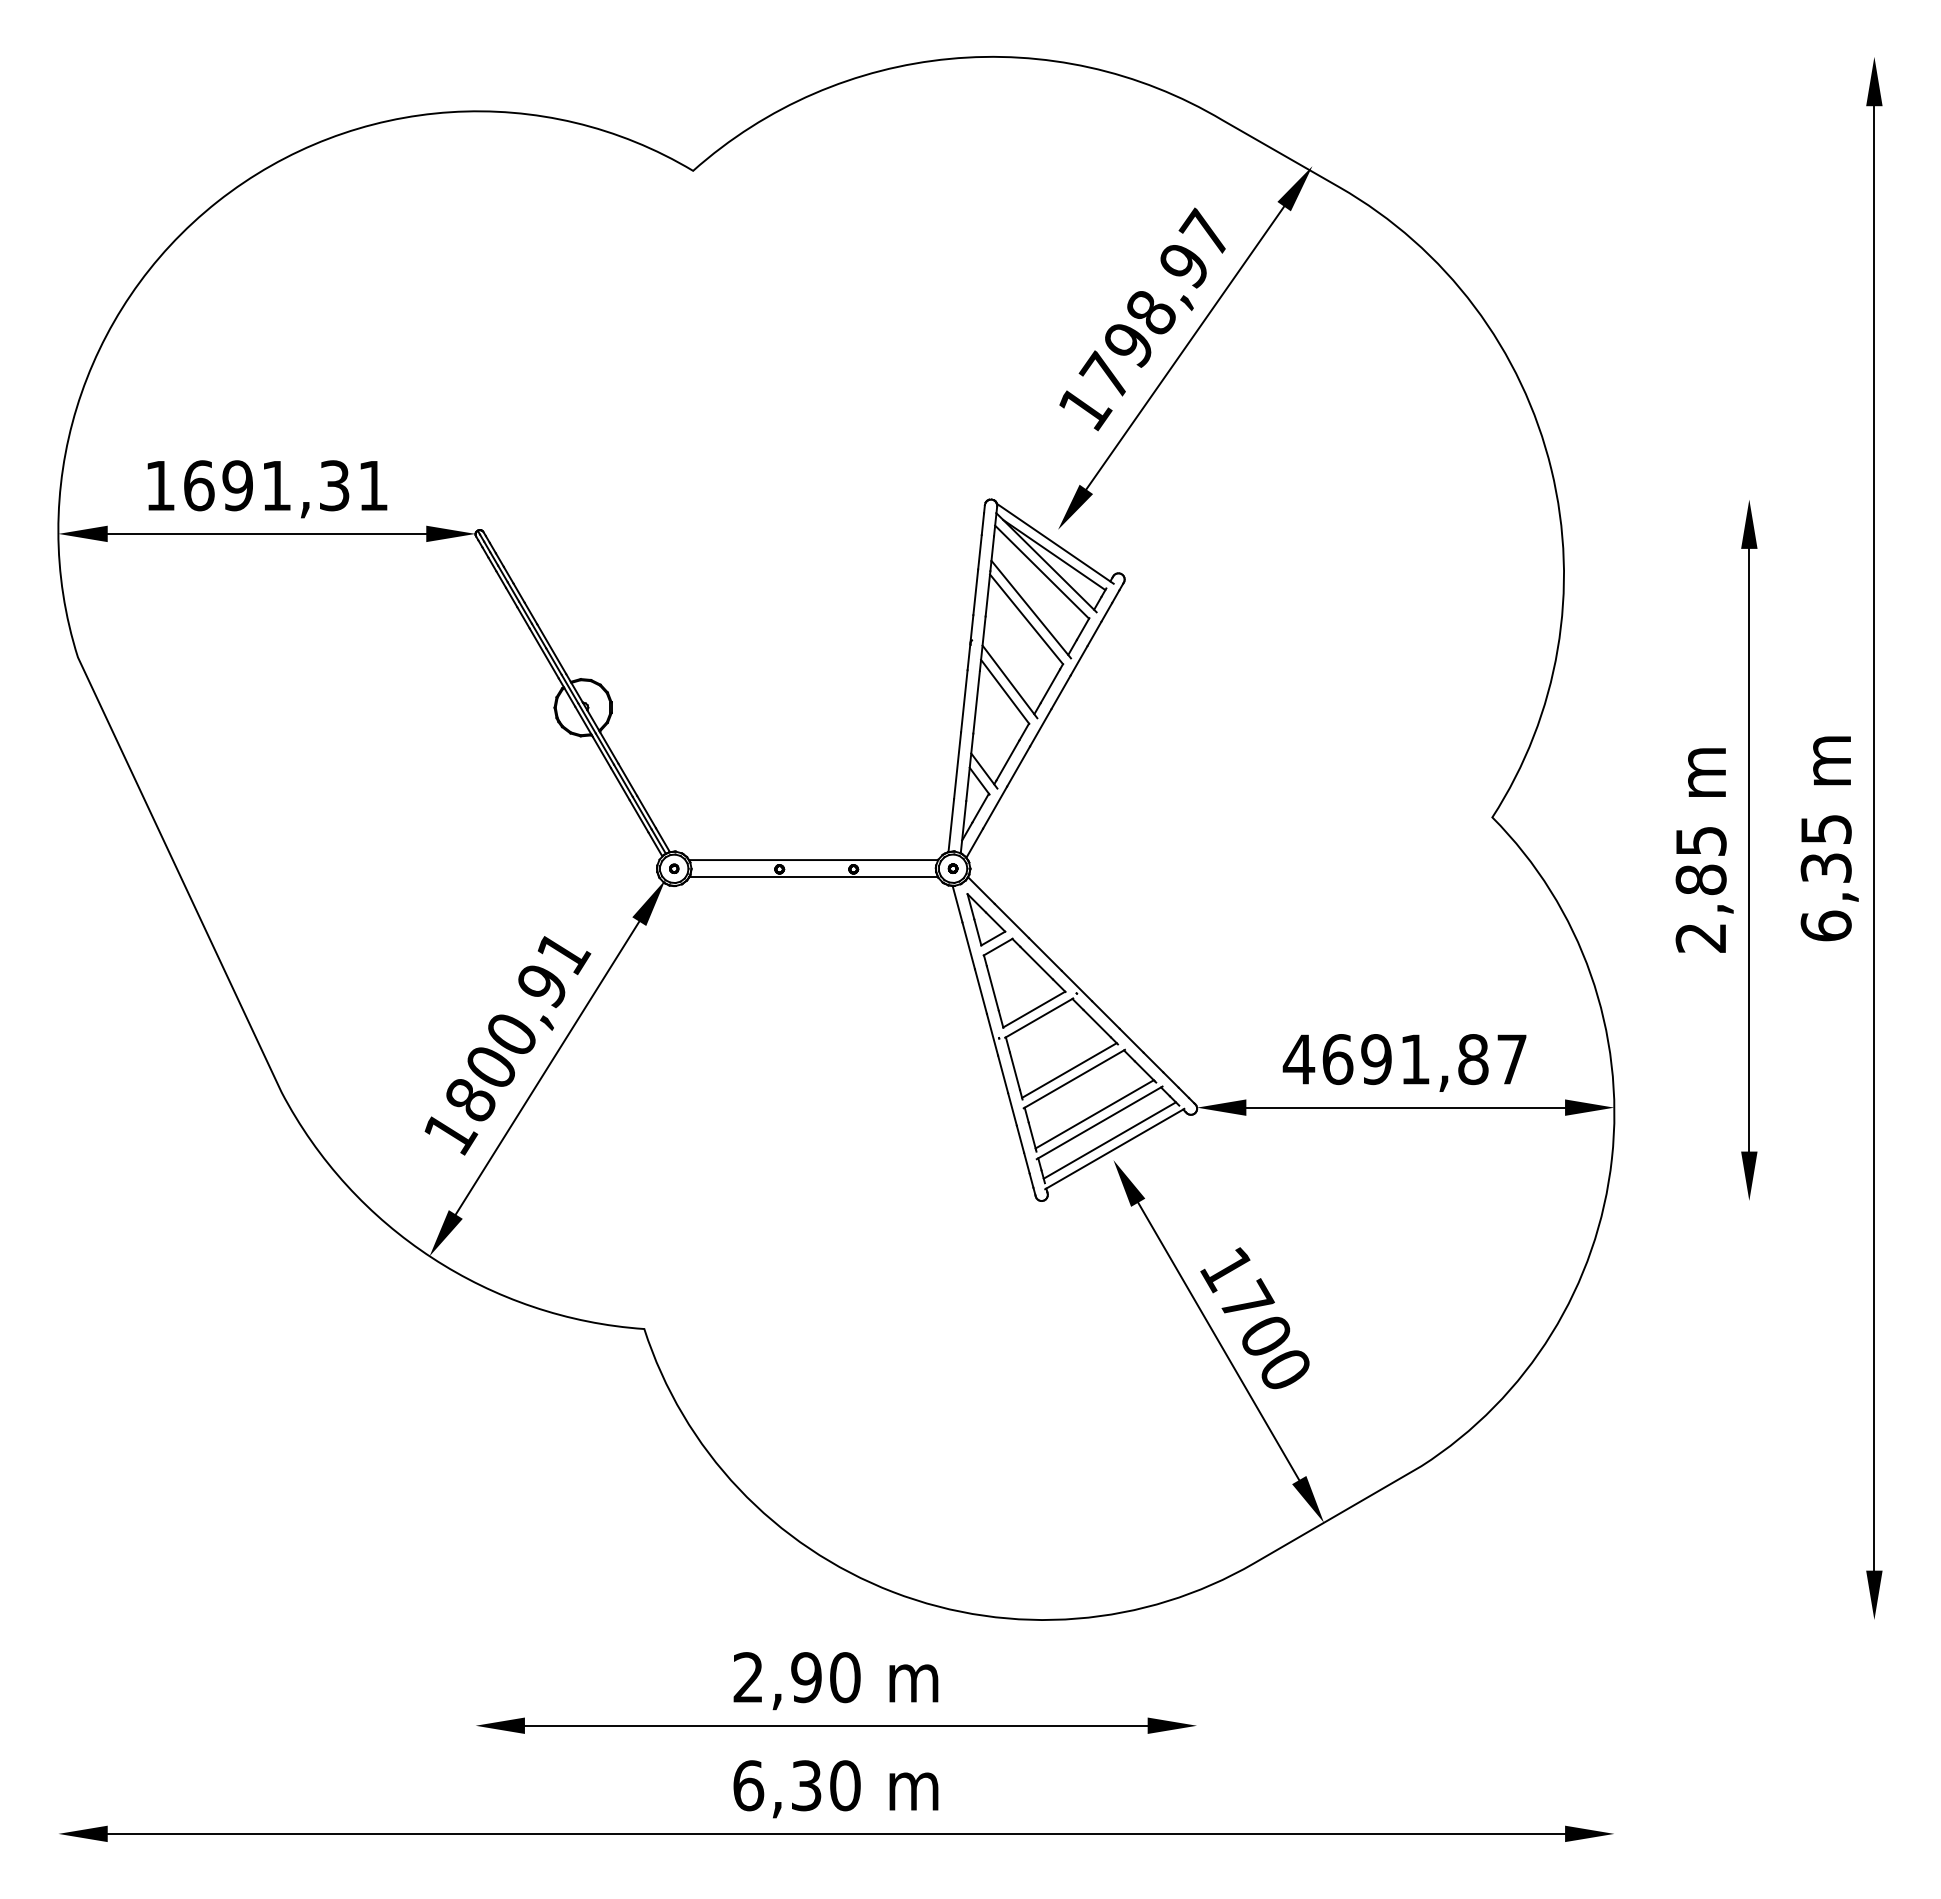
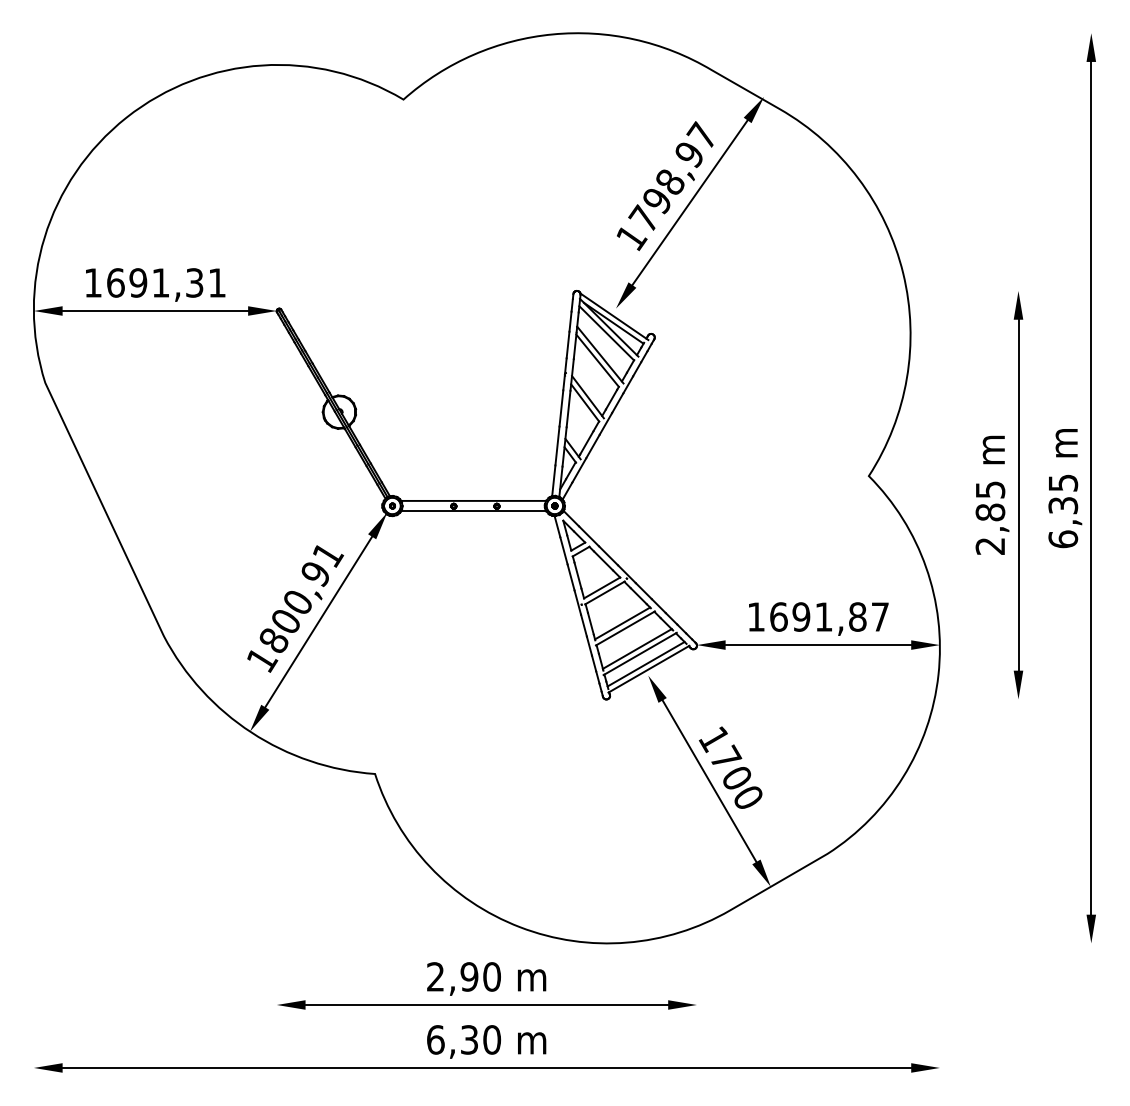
text: (1297, 1058) -> (755, 616), 4691,87 -> 1691,87

